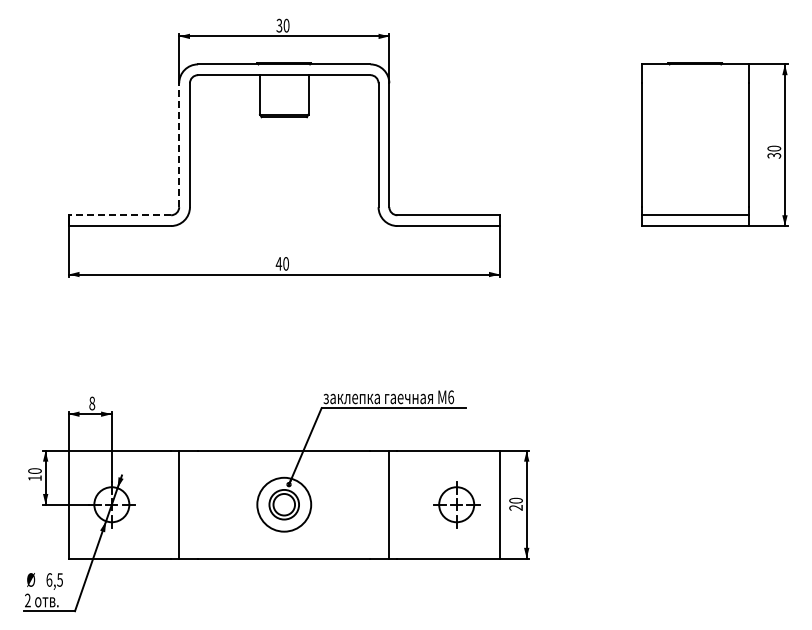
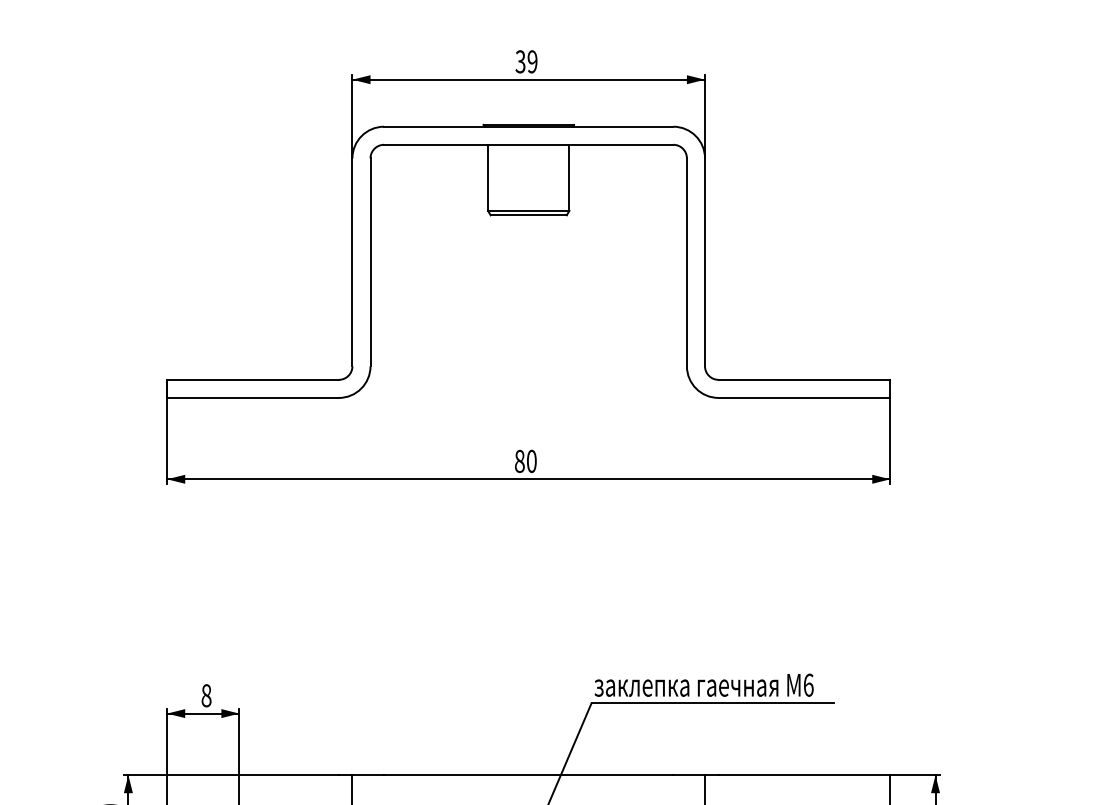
text: (286, 25) -> (532, 61), 30 -> 39
line: (179, 145) -> (352, 262), dashed -> solid
line: (119, 215) -> (252, 380), dashed -> solid
text: (278, 263) -> (519, 460), 40 -> 80

